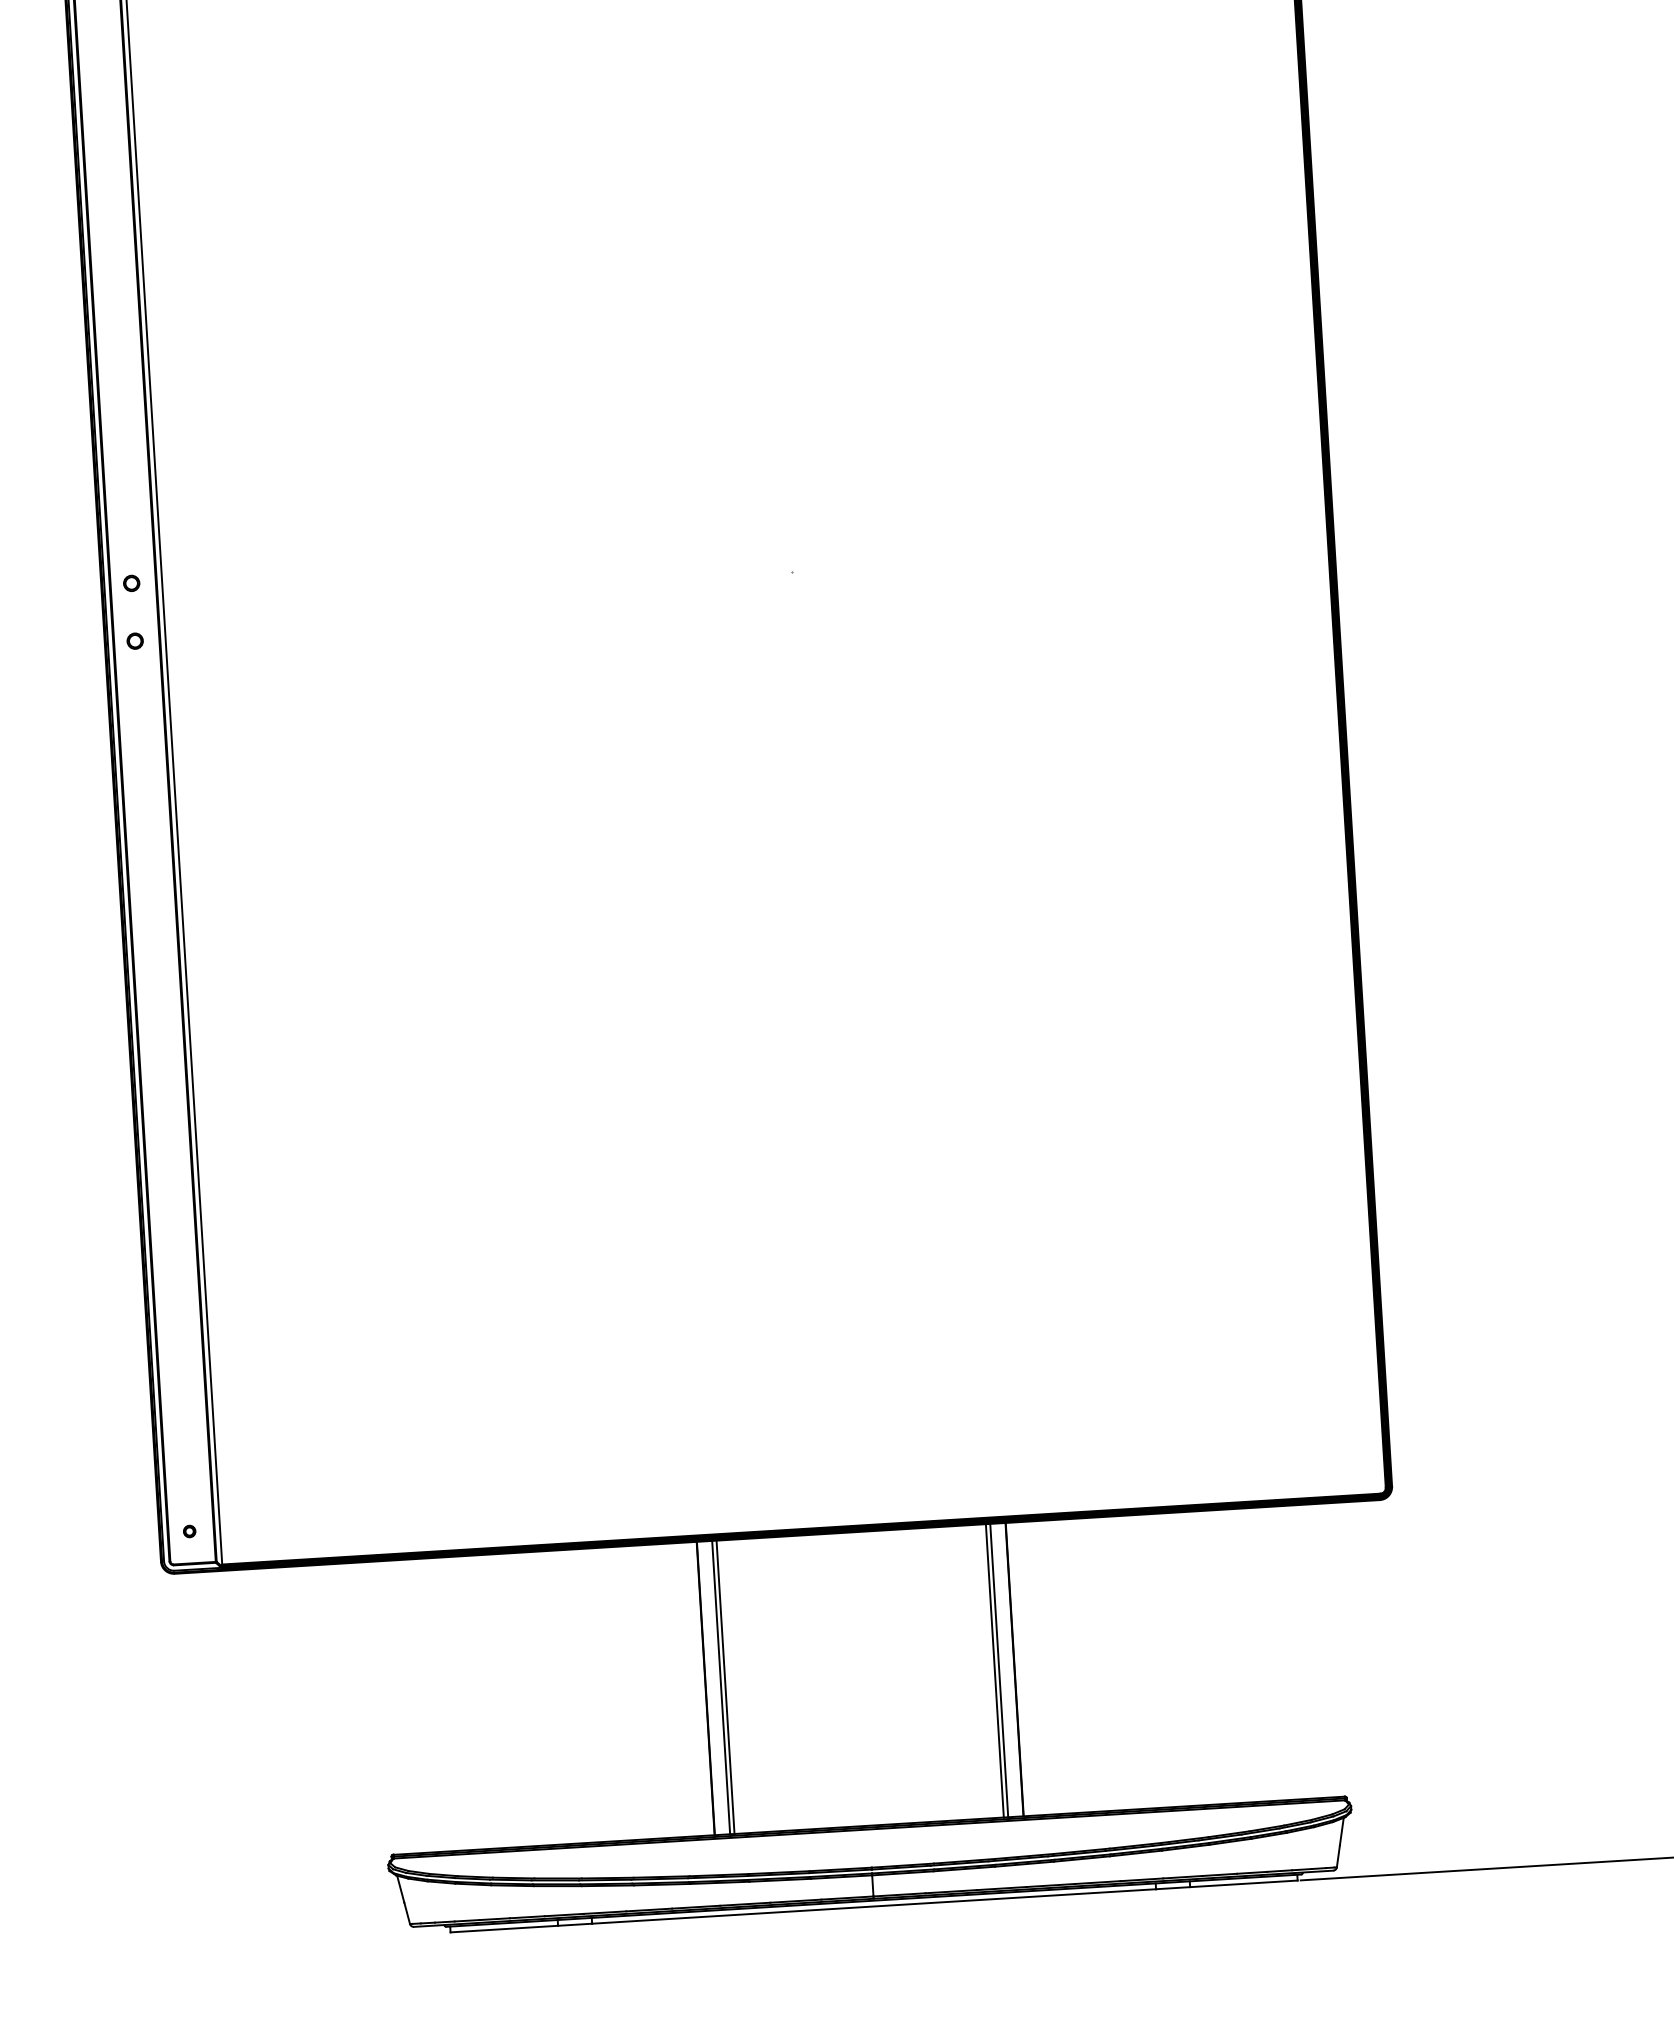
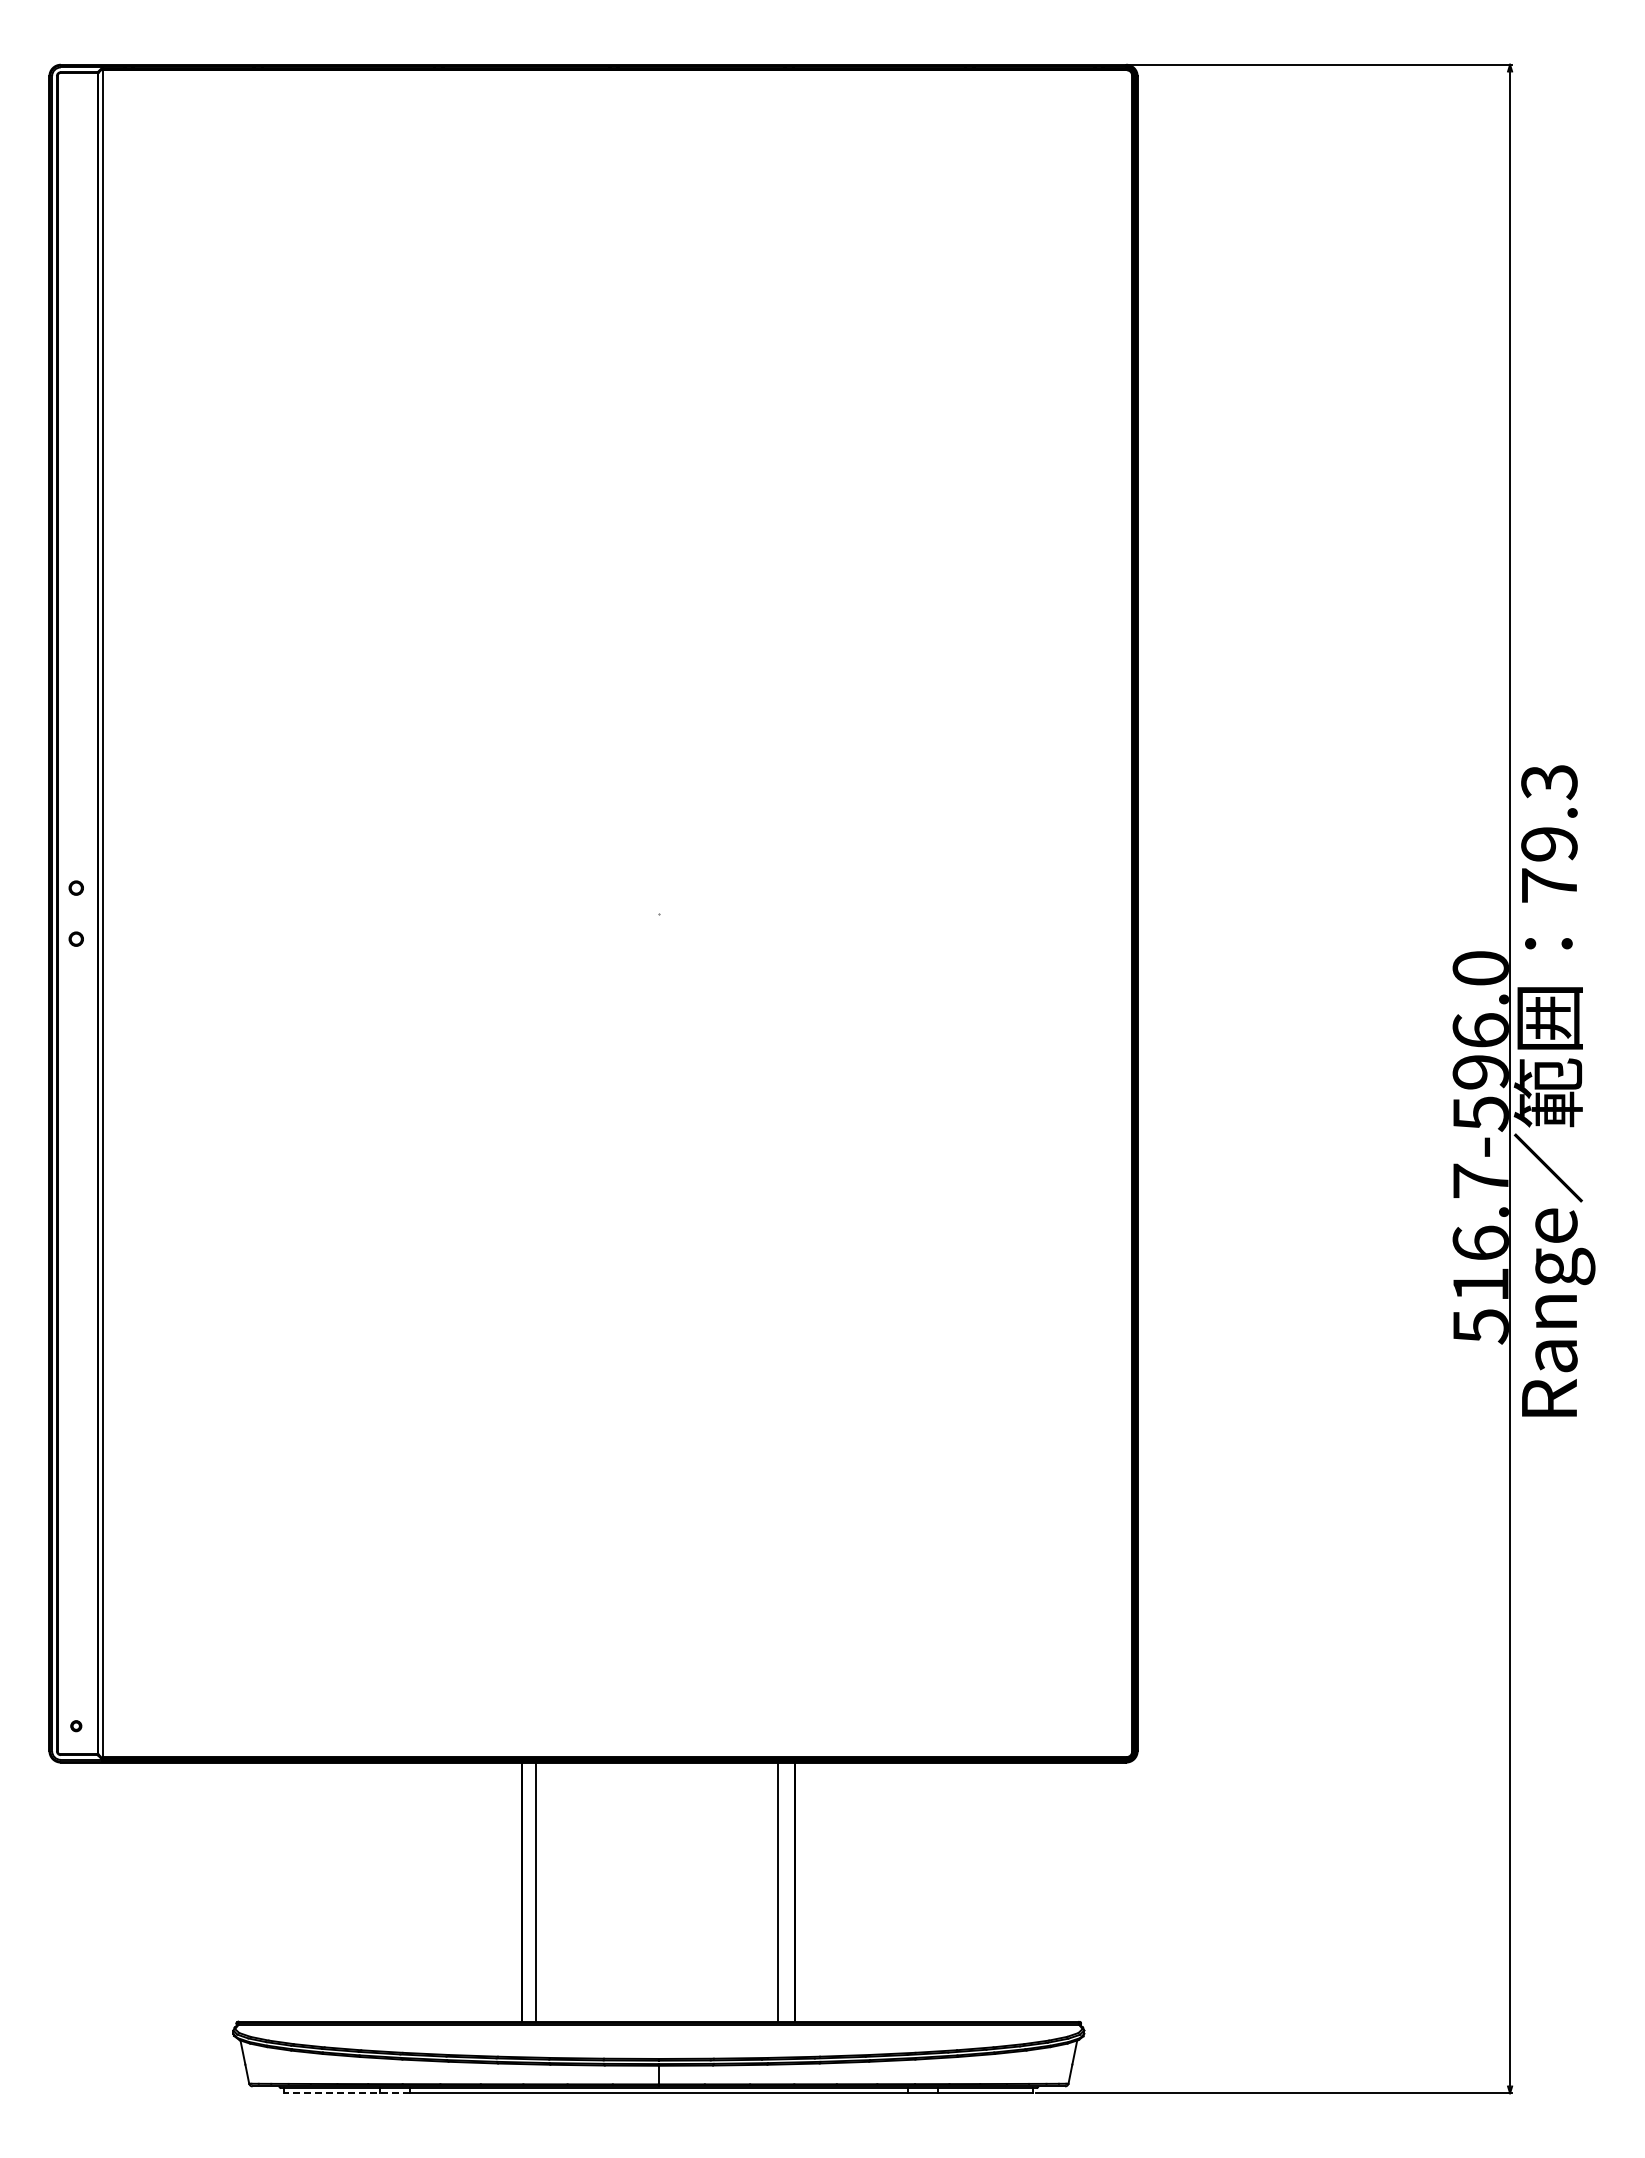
line: (998, 1669) -> (781, 1891), removed
line: (725, 1686) -> (539, 1891), removed
line: (521, 1928) -> (347, 2093), solid -> dashed

